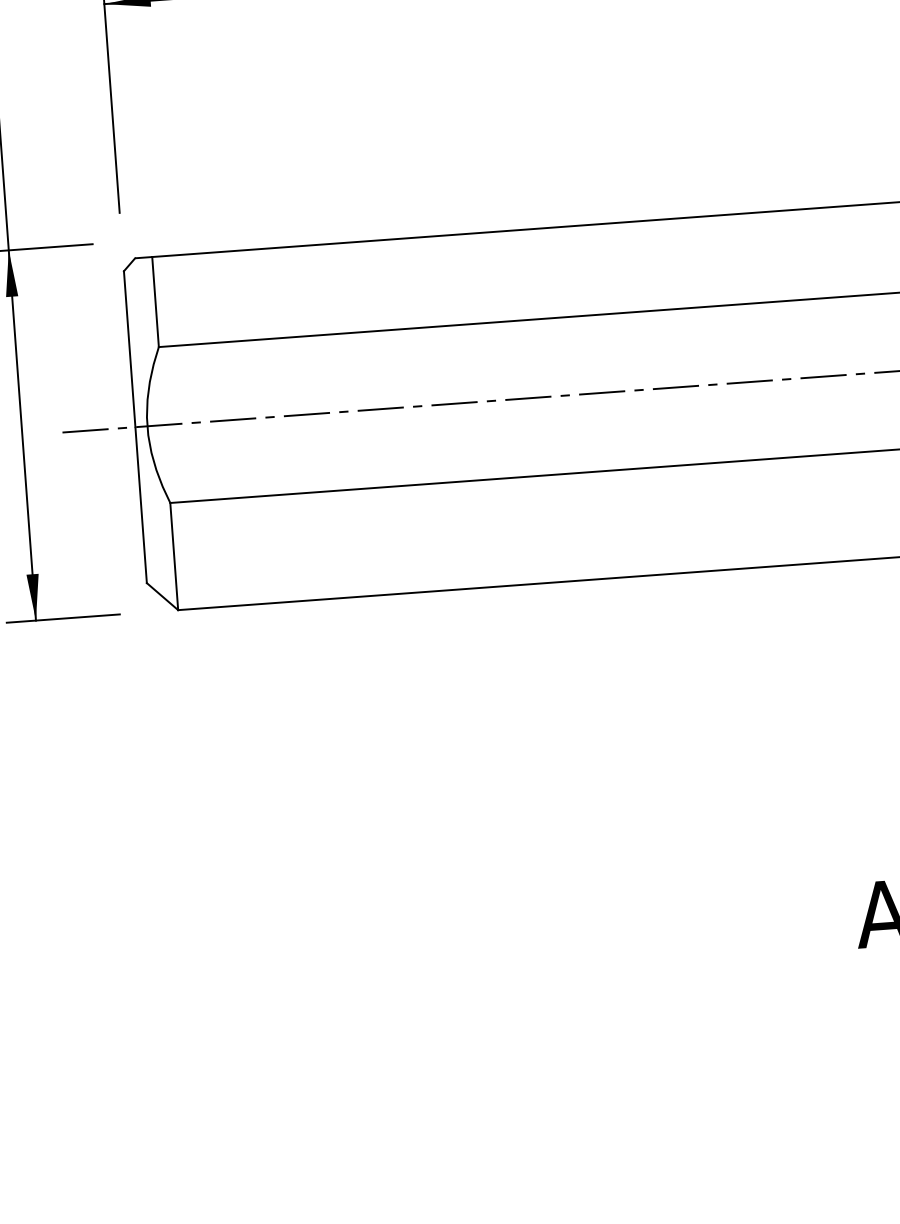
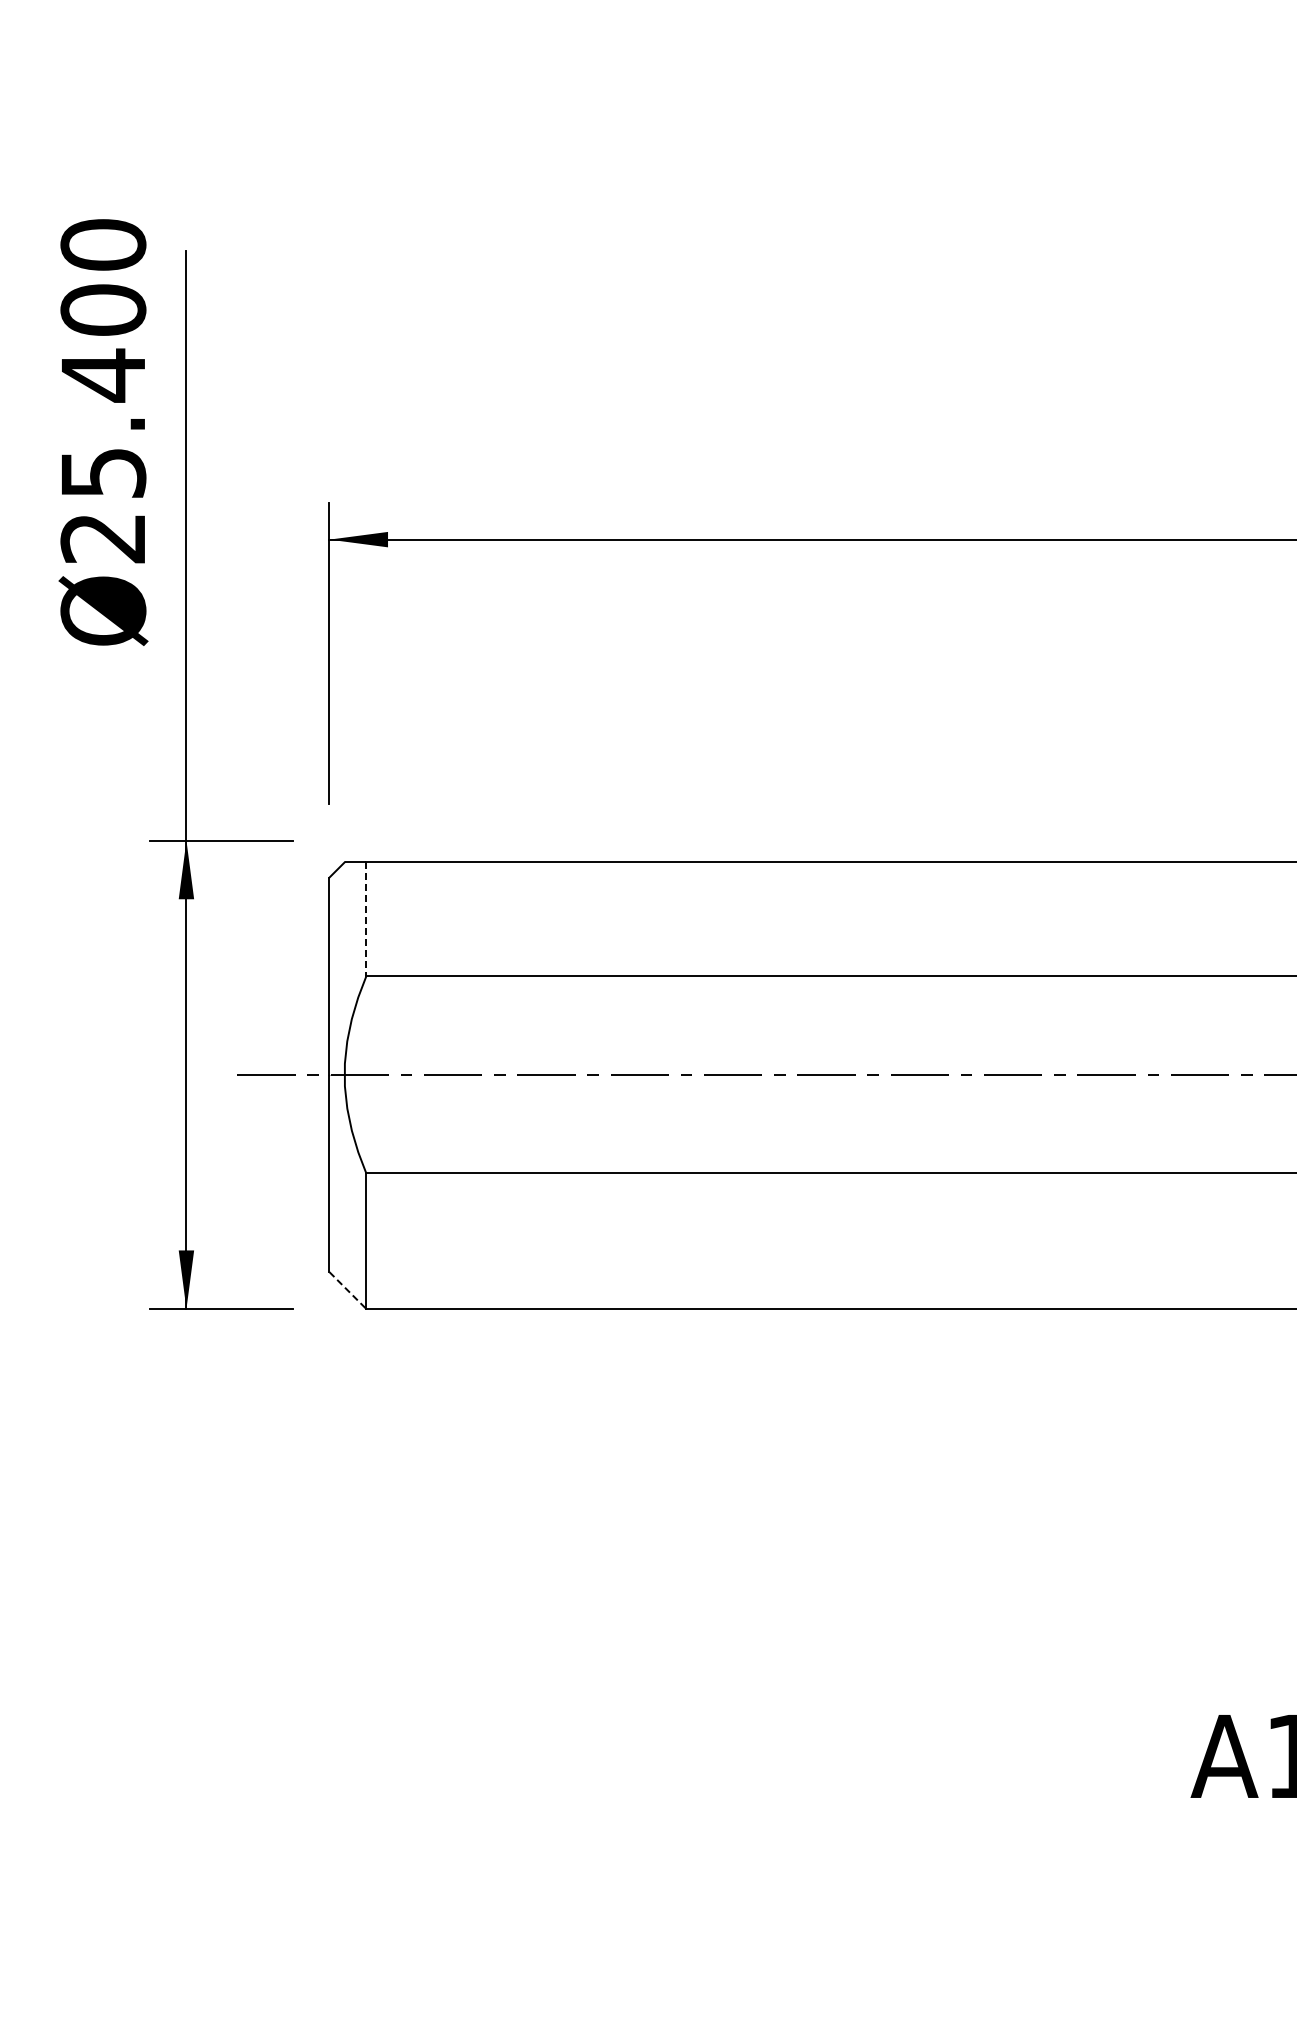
line: (155, 302) -> (366, 919), solid -> dashed
line: (162, 596) -> (348, 1290), solid -> dashed

